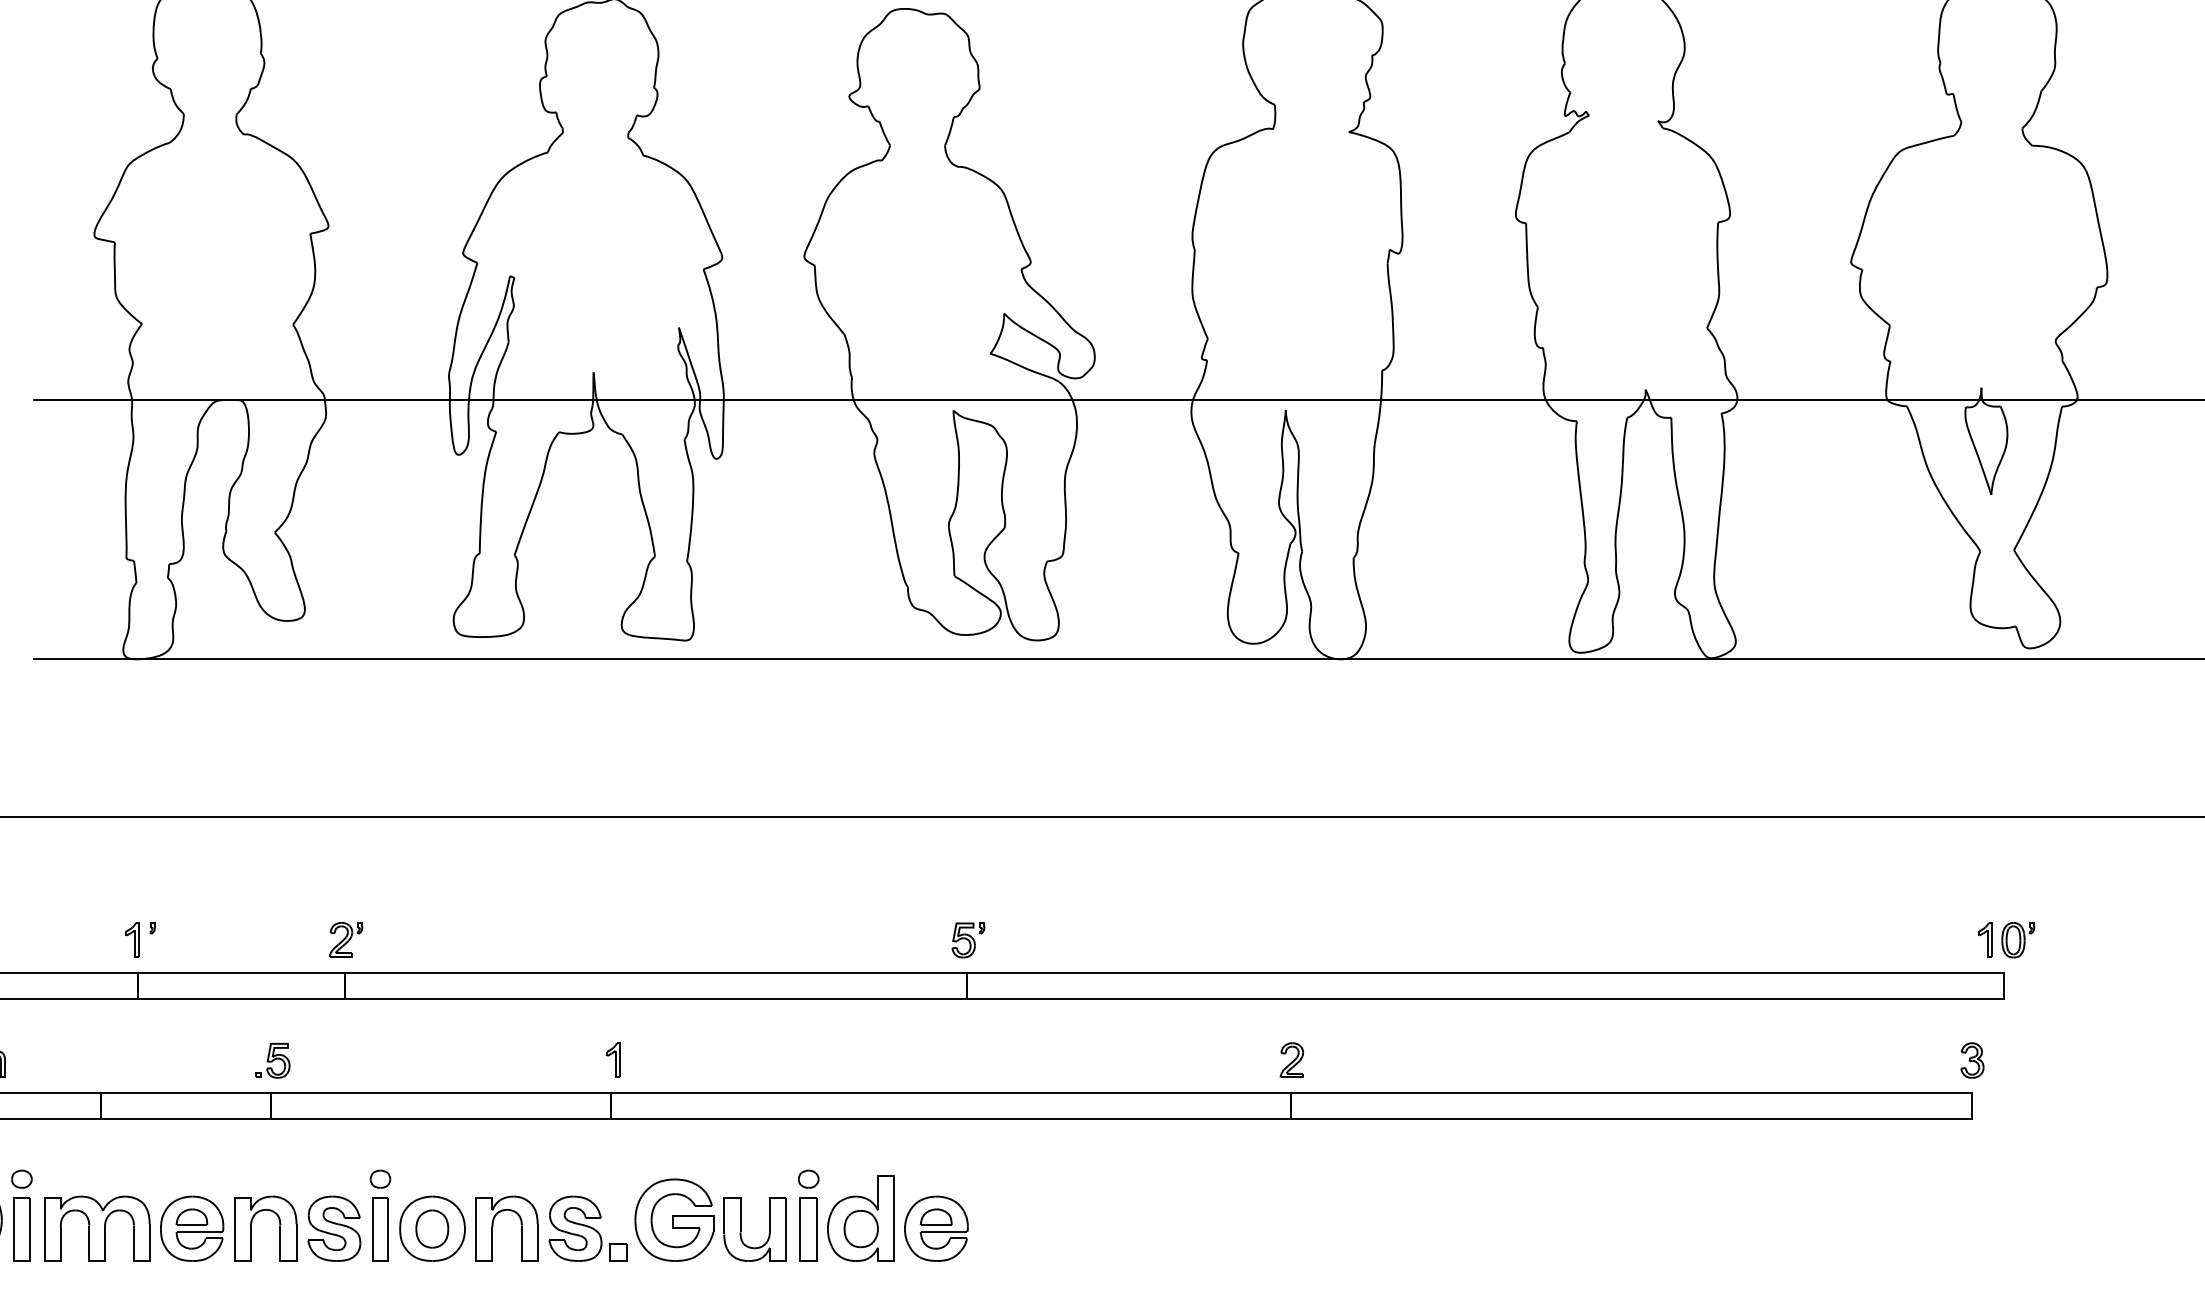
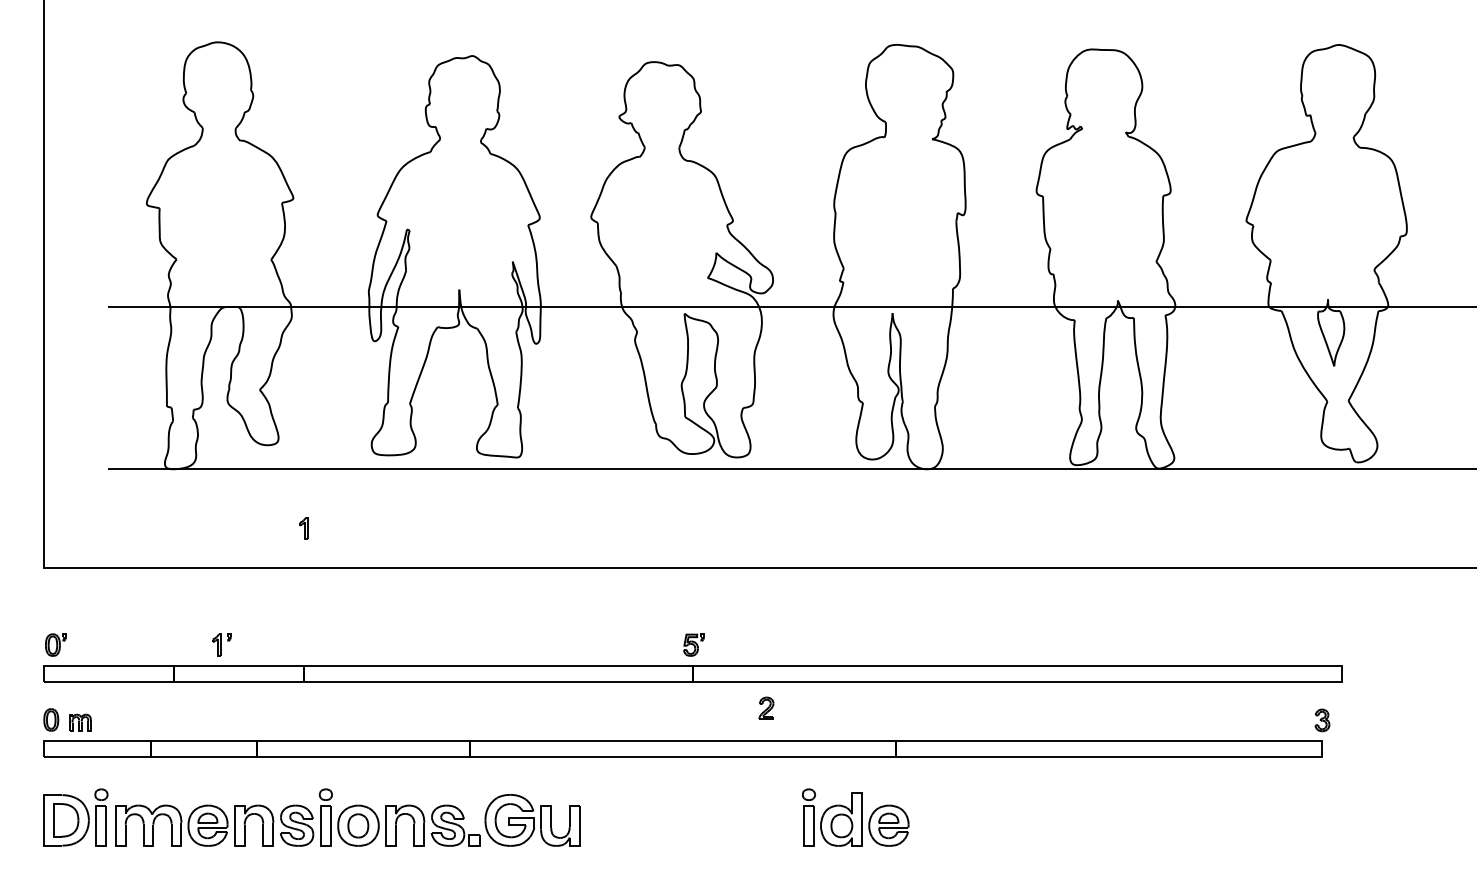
part: (140, 939) -> (221, 644), moved
part: (346, 939) -> (304, 644), removed
part: (2006, 939) -> (1343, 644), removed
part: (1292, 1059) -> (766, 707), moved
part: (272, 1060) -> (258, 720), removed
part: (613, 1060) -> (303, 528), moved
part: (883, 1215) -> (855, 817), moved

